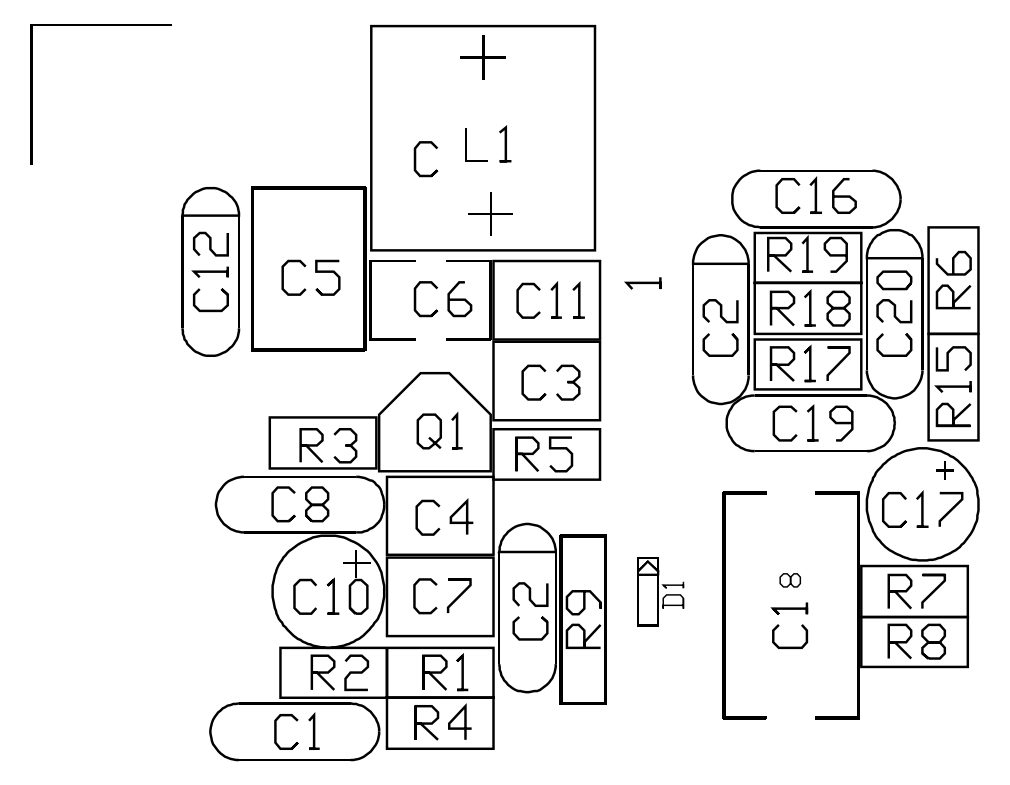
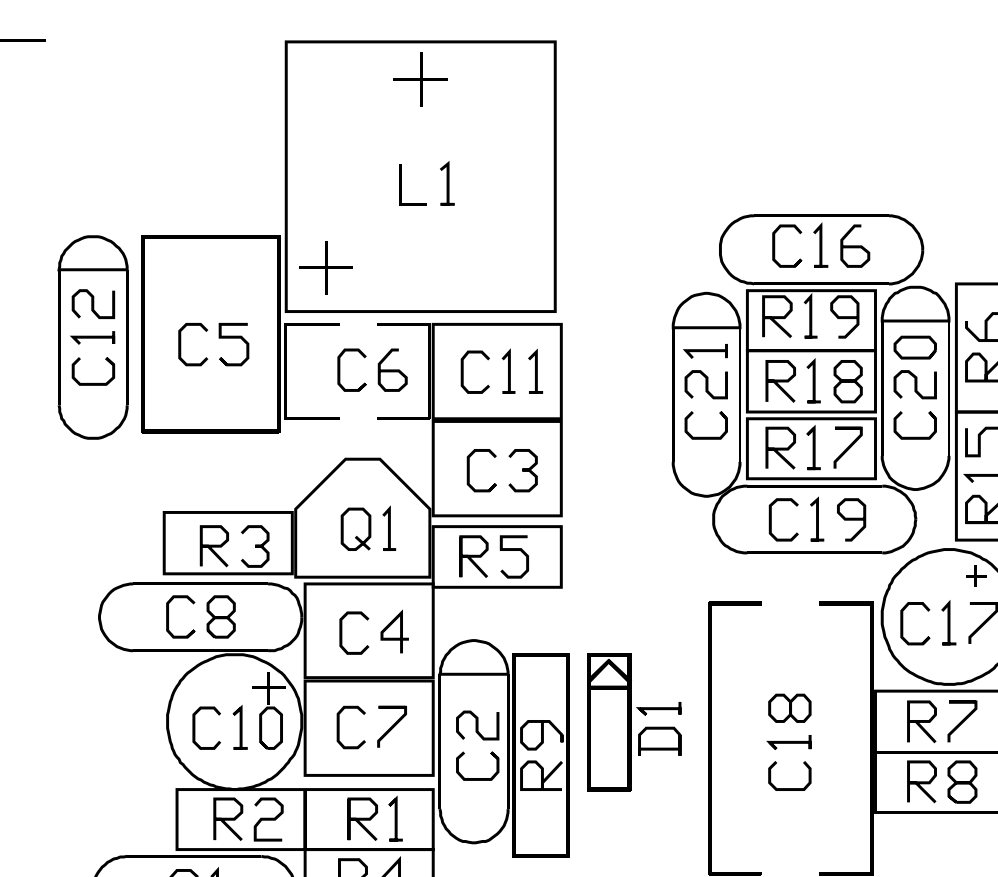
curve: (416, 159) -> (340, 202), removed
part: (490, 213) -> (326, 267), moved
line: (642, 283) -> (704, 351), moved
part: (790, 580) -> (790, 708), size x1.67
part: (660, 591) -> (634, 721), size x1.67

